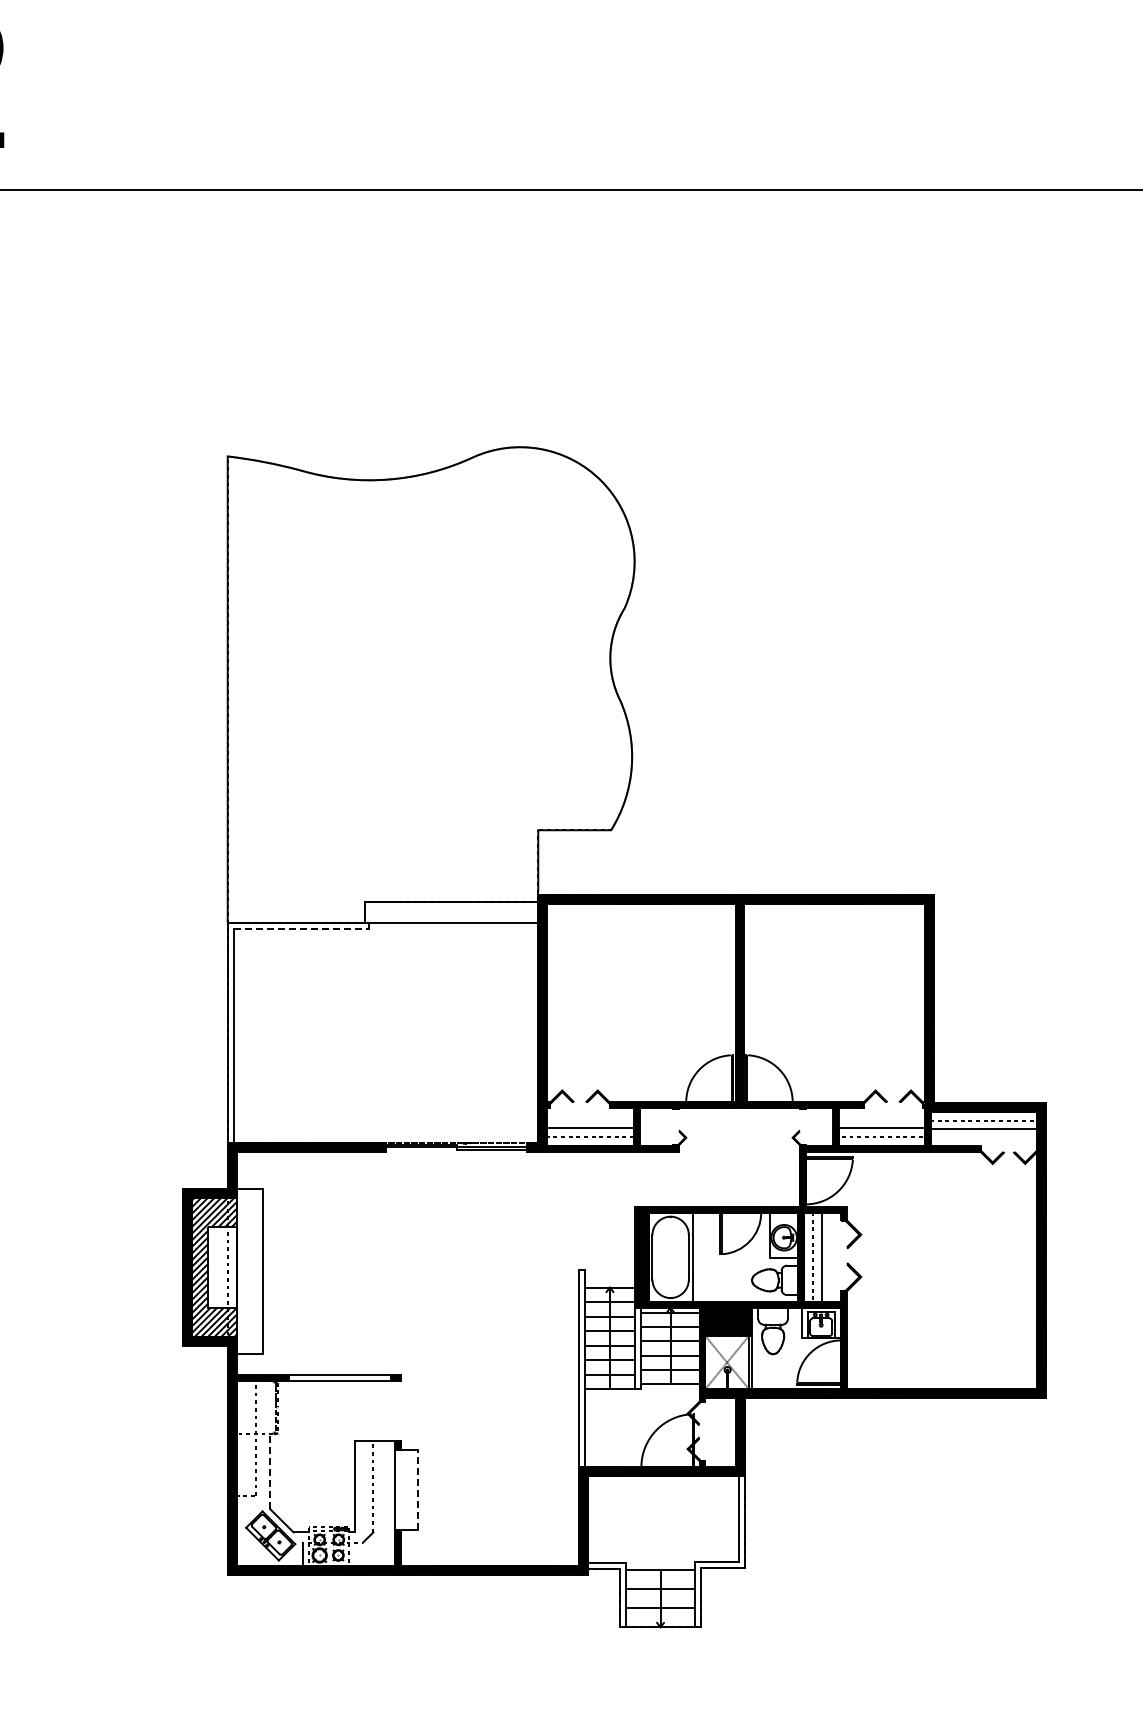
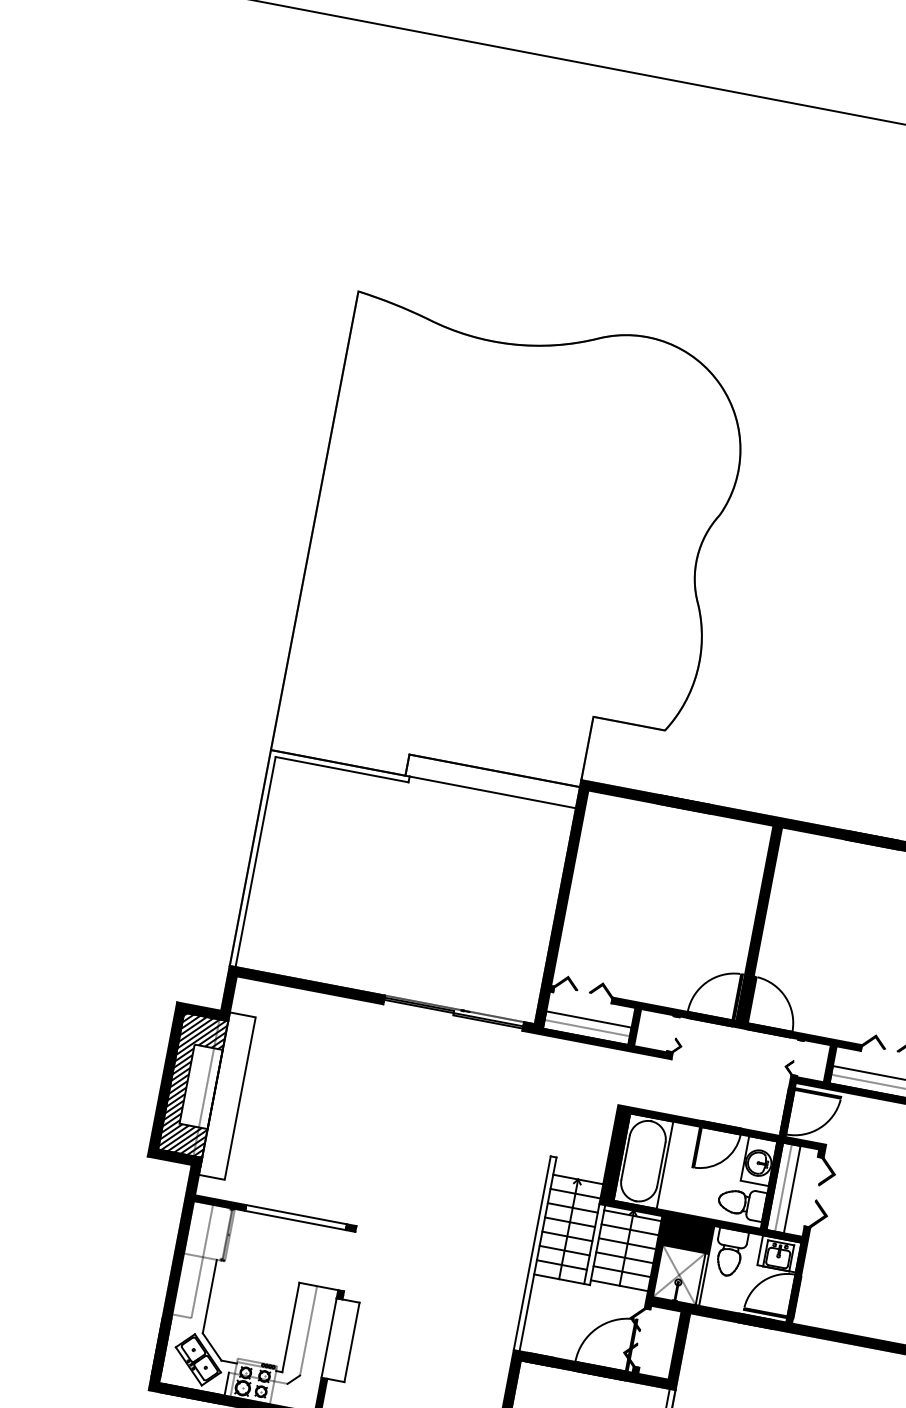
line: (301, 929) -> (342, 769), dashed -> solid
line: (270, 1471) -> (210, 1296), dashed -> solid
line: (418, 1489) -> (352, 1341), dashed -> solid

